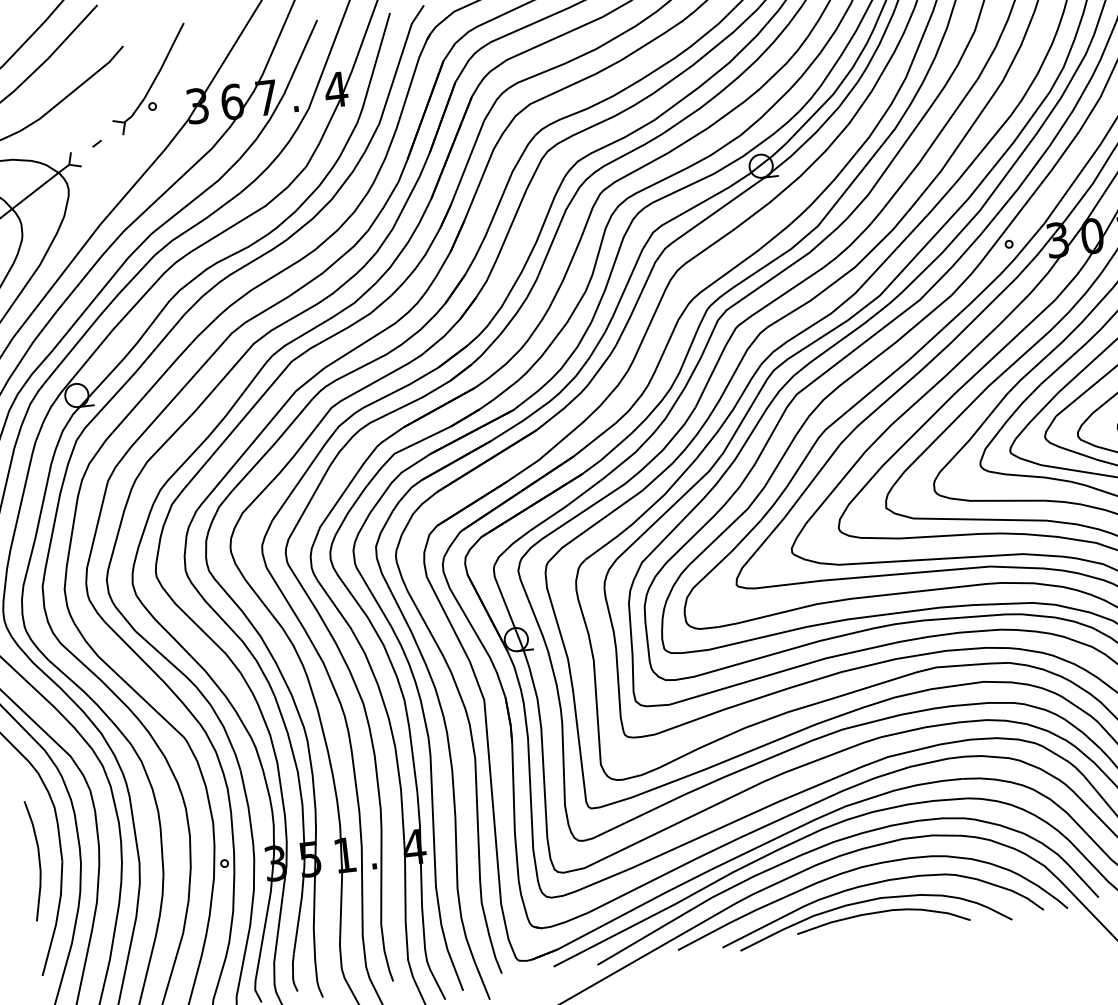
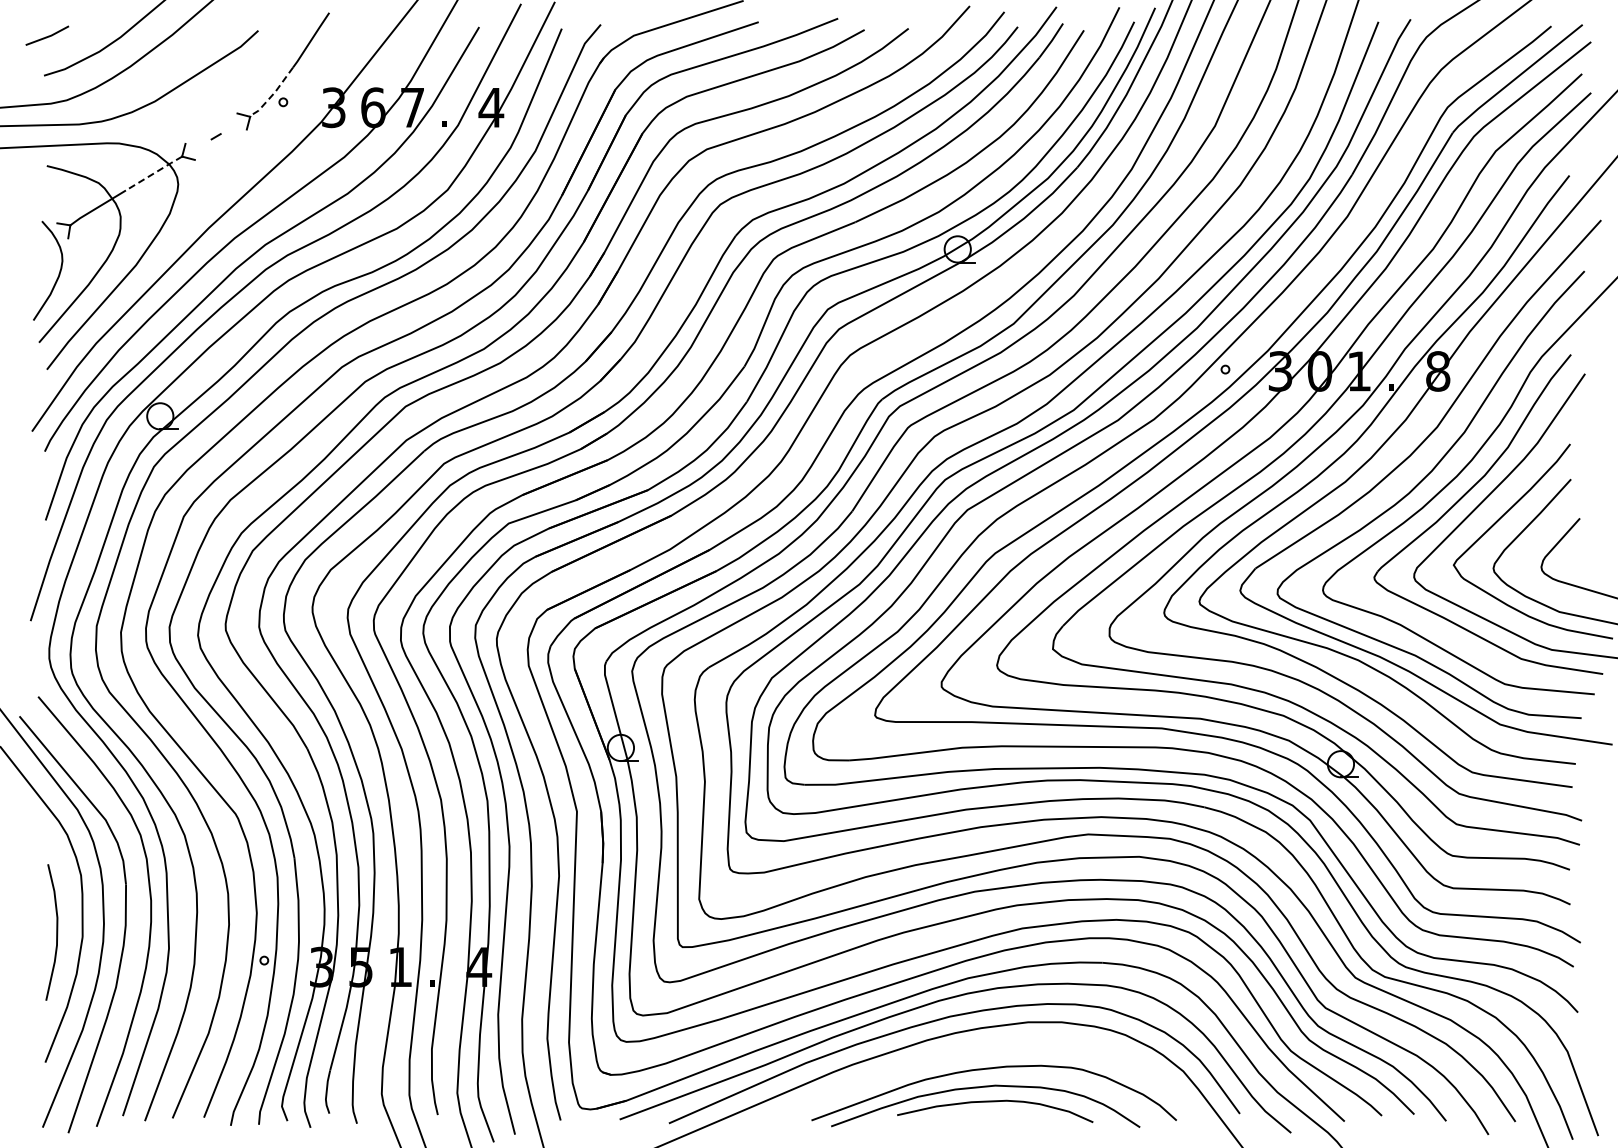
line: (143, 100) -> (273, 94), solid -> dashed
line: (46, 182) -> (154, 173), solid -> dashed
curve: (858, 869) -> (974, 1050), removed

